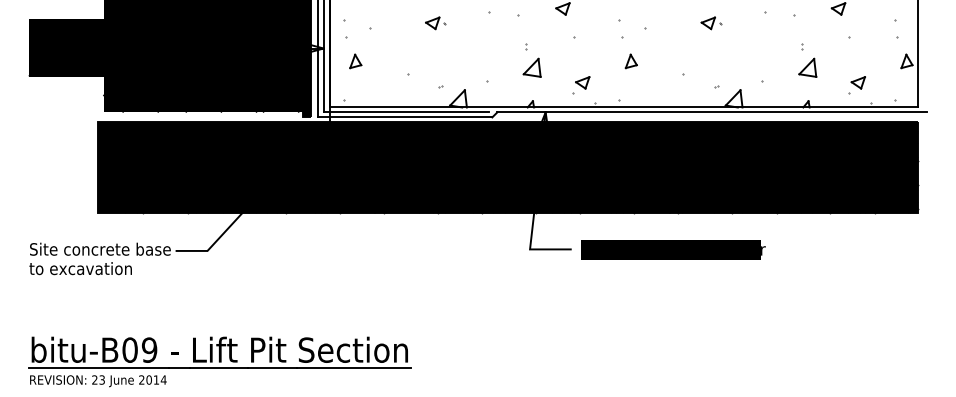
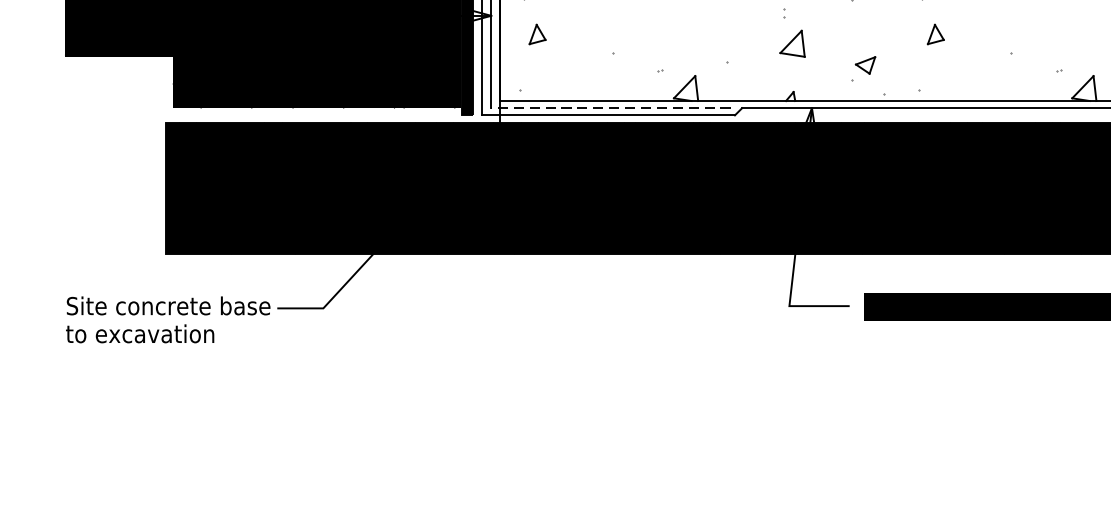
line: (406, 112) -> (610, 108), solid -> dashed
part: (219, 361) -> (340, 468), removed

